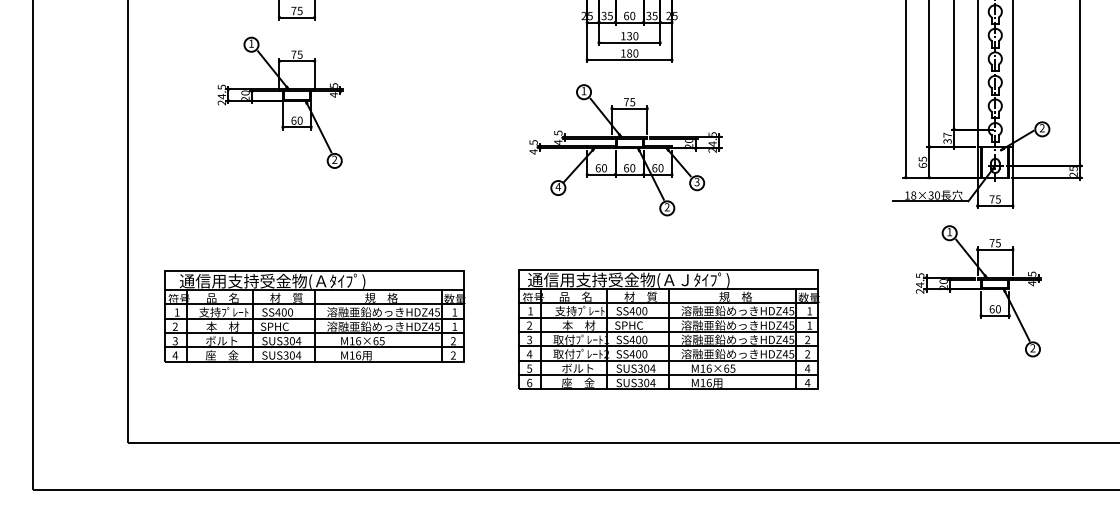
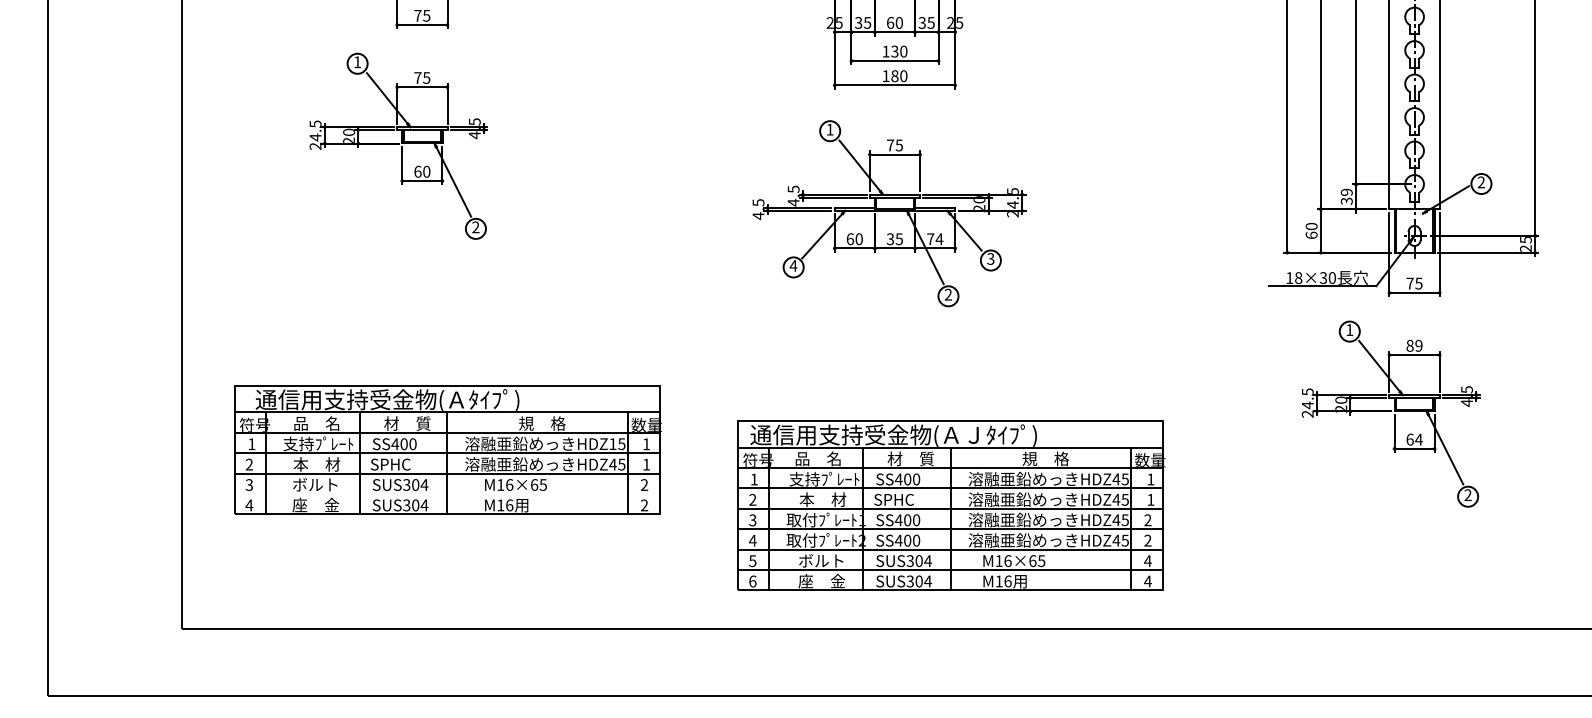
text: (947, 134) -> (1346, 191), 37 -> 39
text: (922, 159) -> (1311, 226), 65 -> 60
text: (629, 168) -> (894, 239), 60 -> 35
text: (658, 168) -> (935, 239), 60 -> 74
text: (995, 243) -> (1414, 345), 75 -> 89
text: (998, 309) -> (1418, 439), 60 -> 64
text: (430, 311) -> (612, 443), HDZ45 -> HDZ15
part: (669, 329) -> (951, 505), moved
line: (314, 347) -> (446, 493), removed

